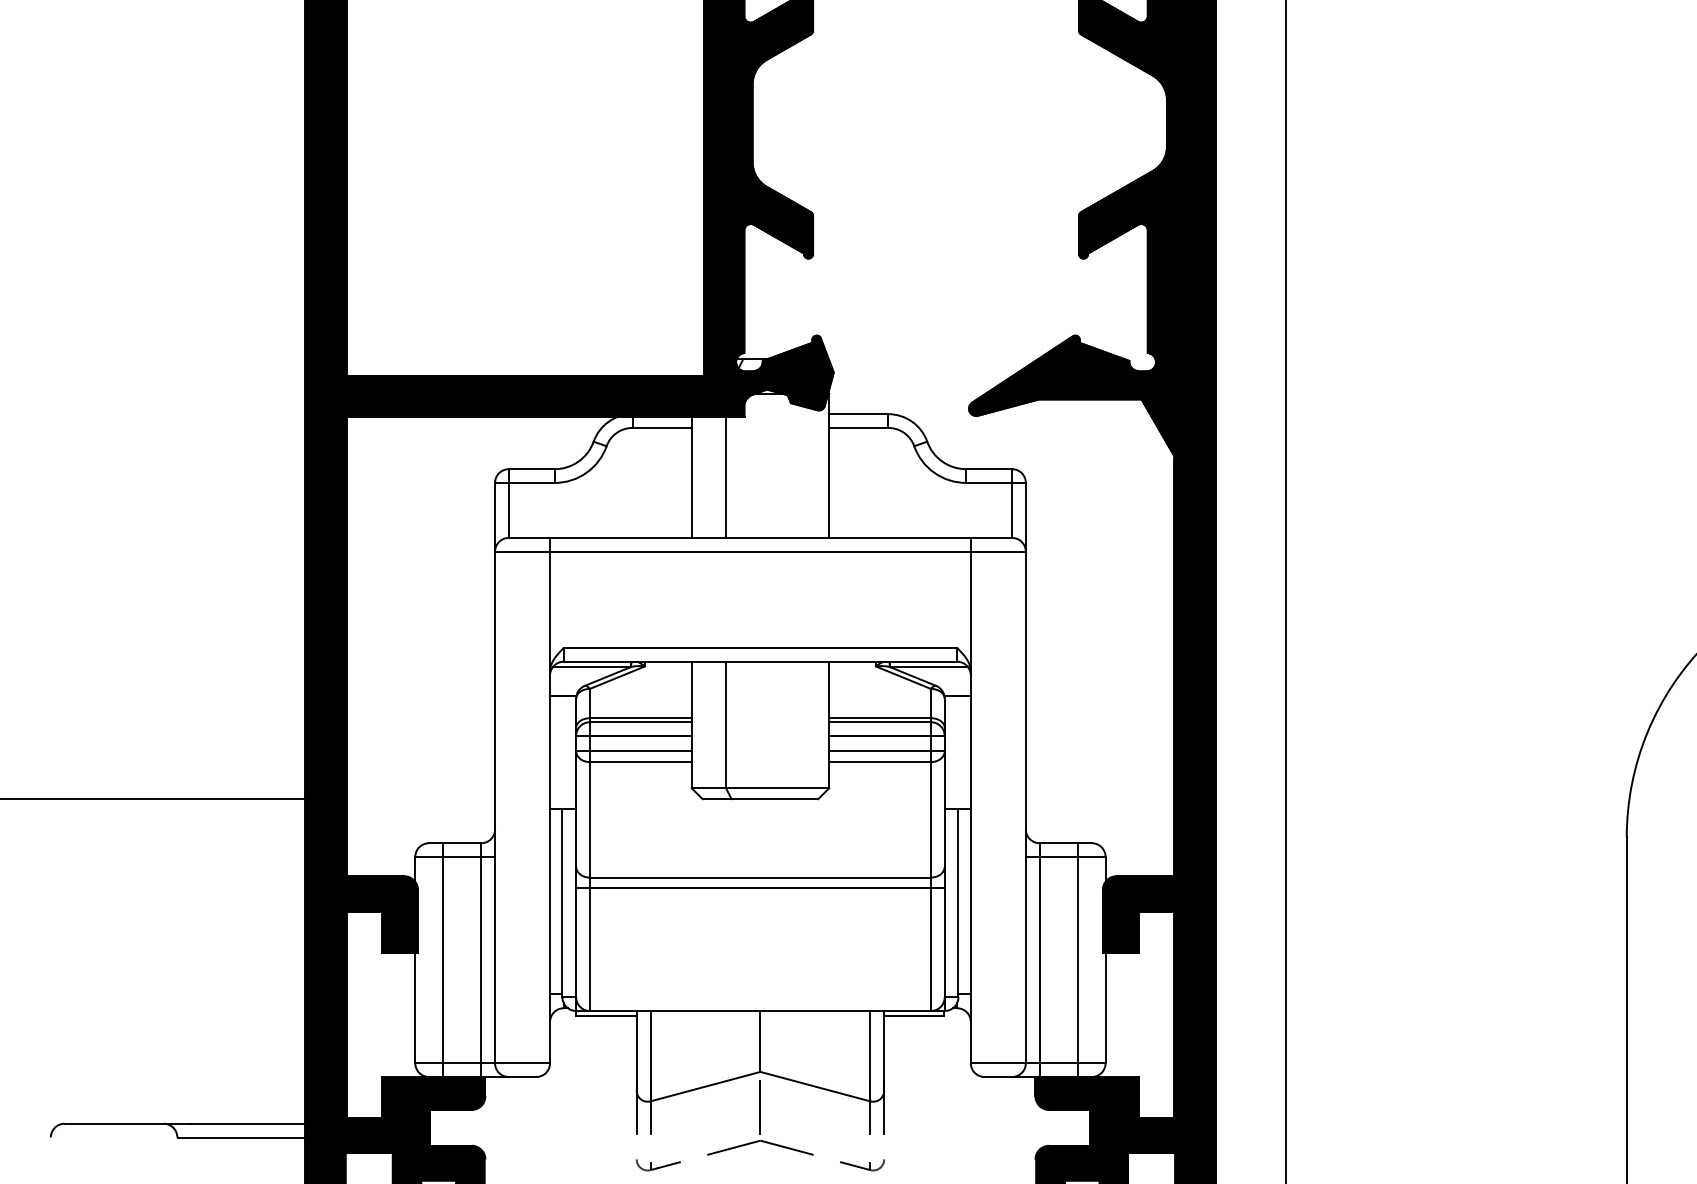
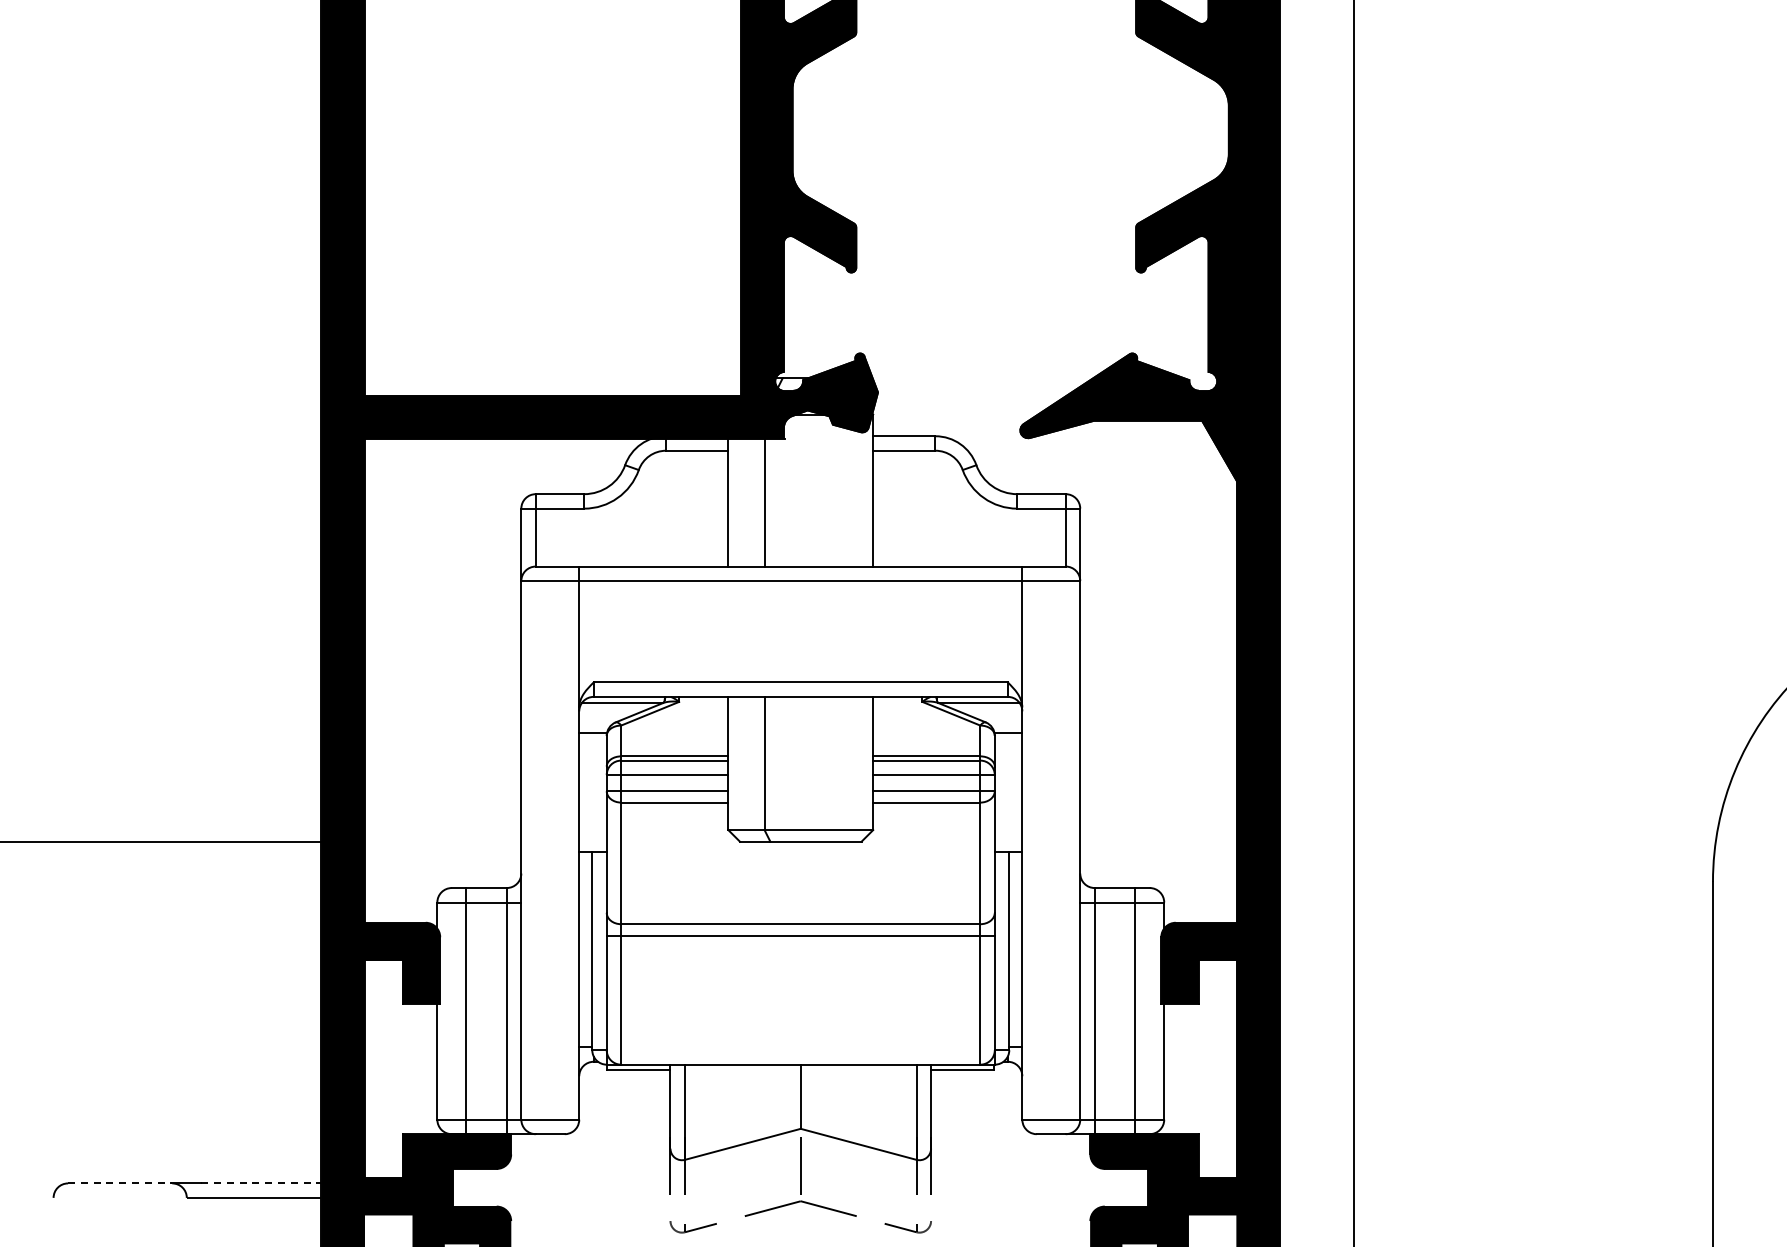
line: (114, 1123) -> (120, 1183), solid -> dashed
line: (248, 1123) -> (261, 1183), solid -> dashed

